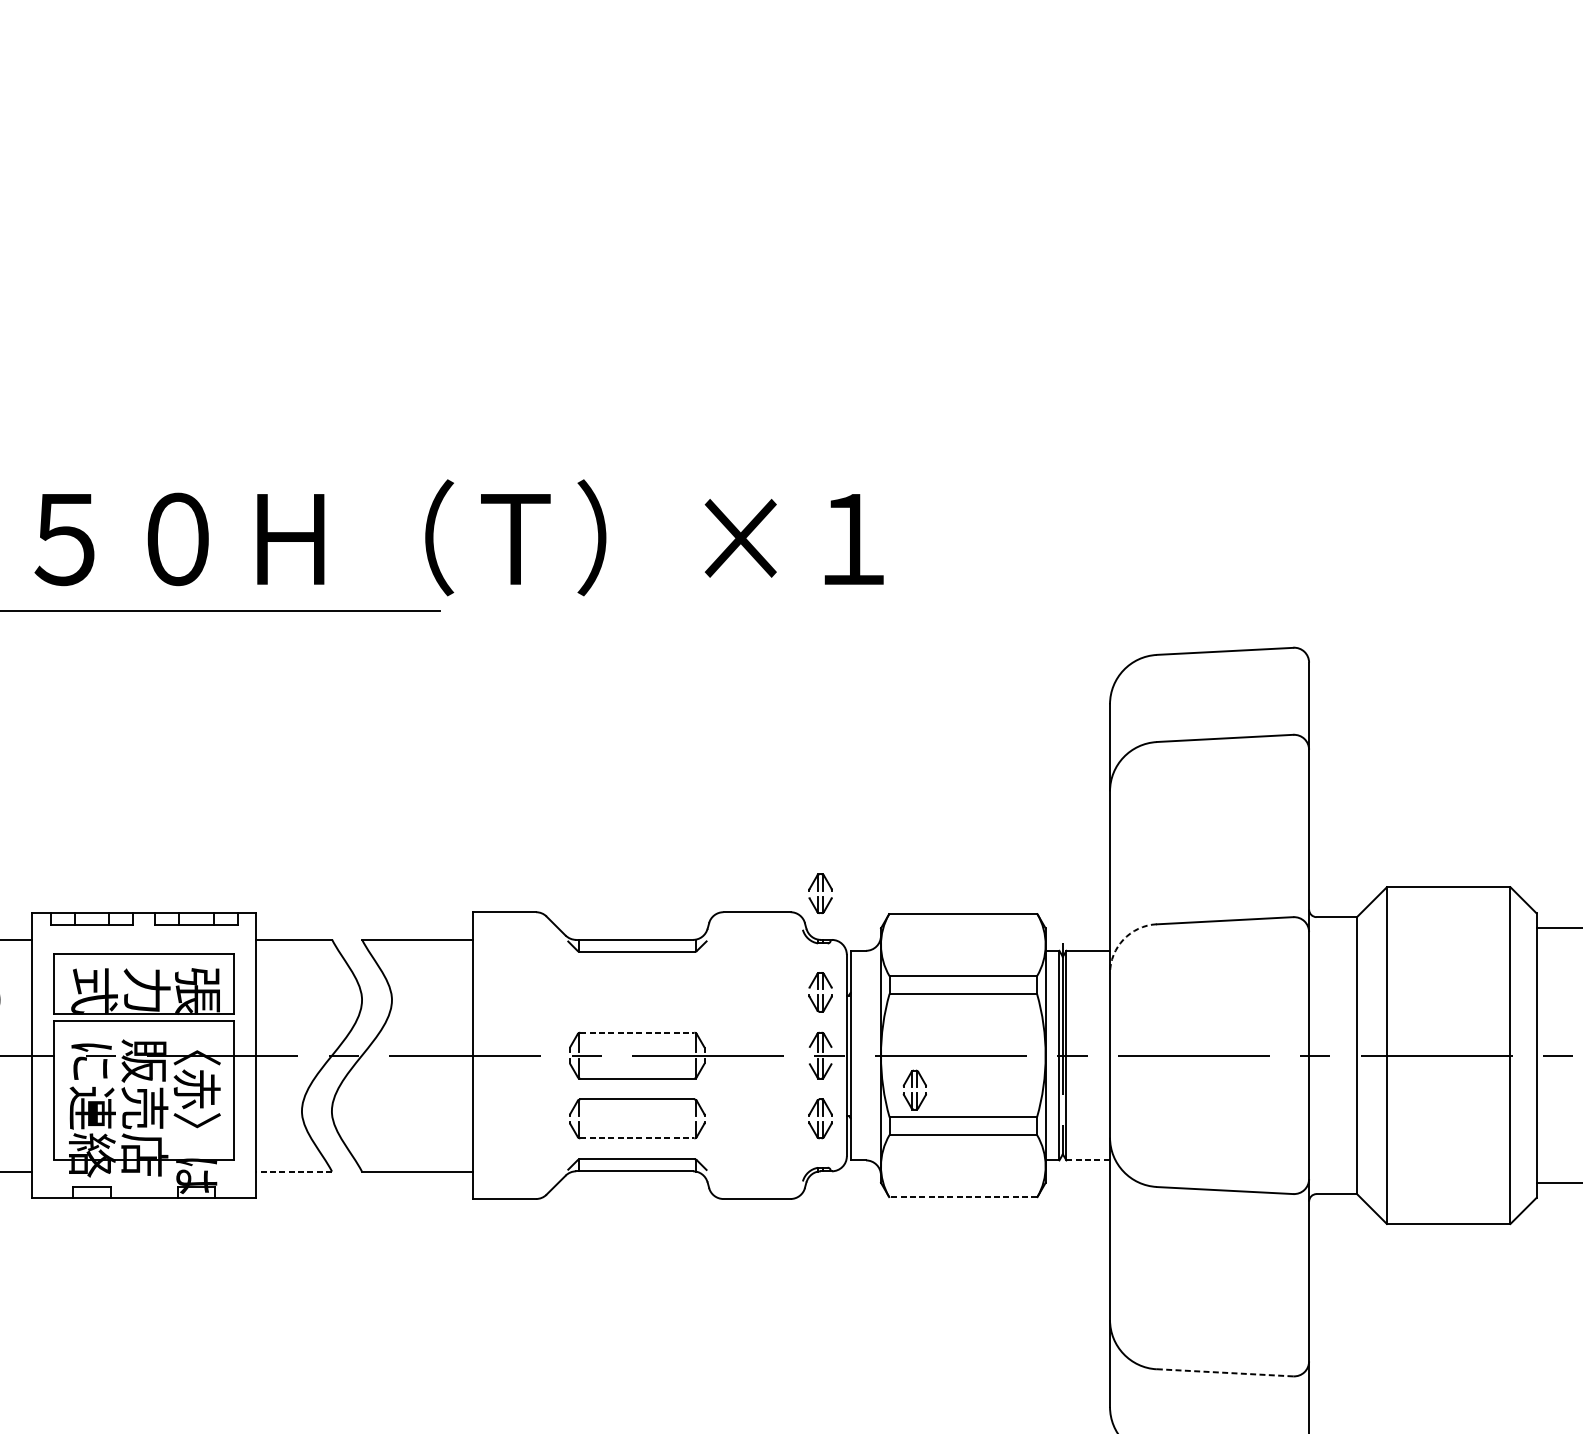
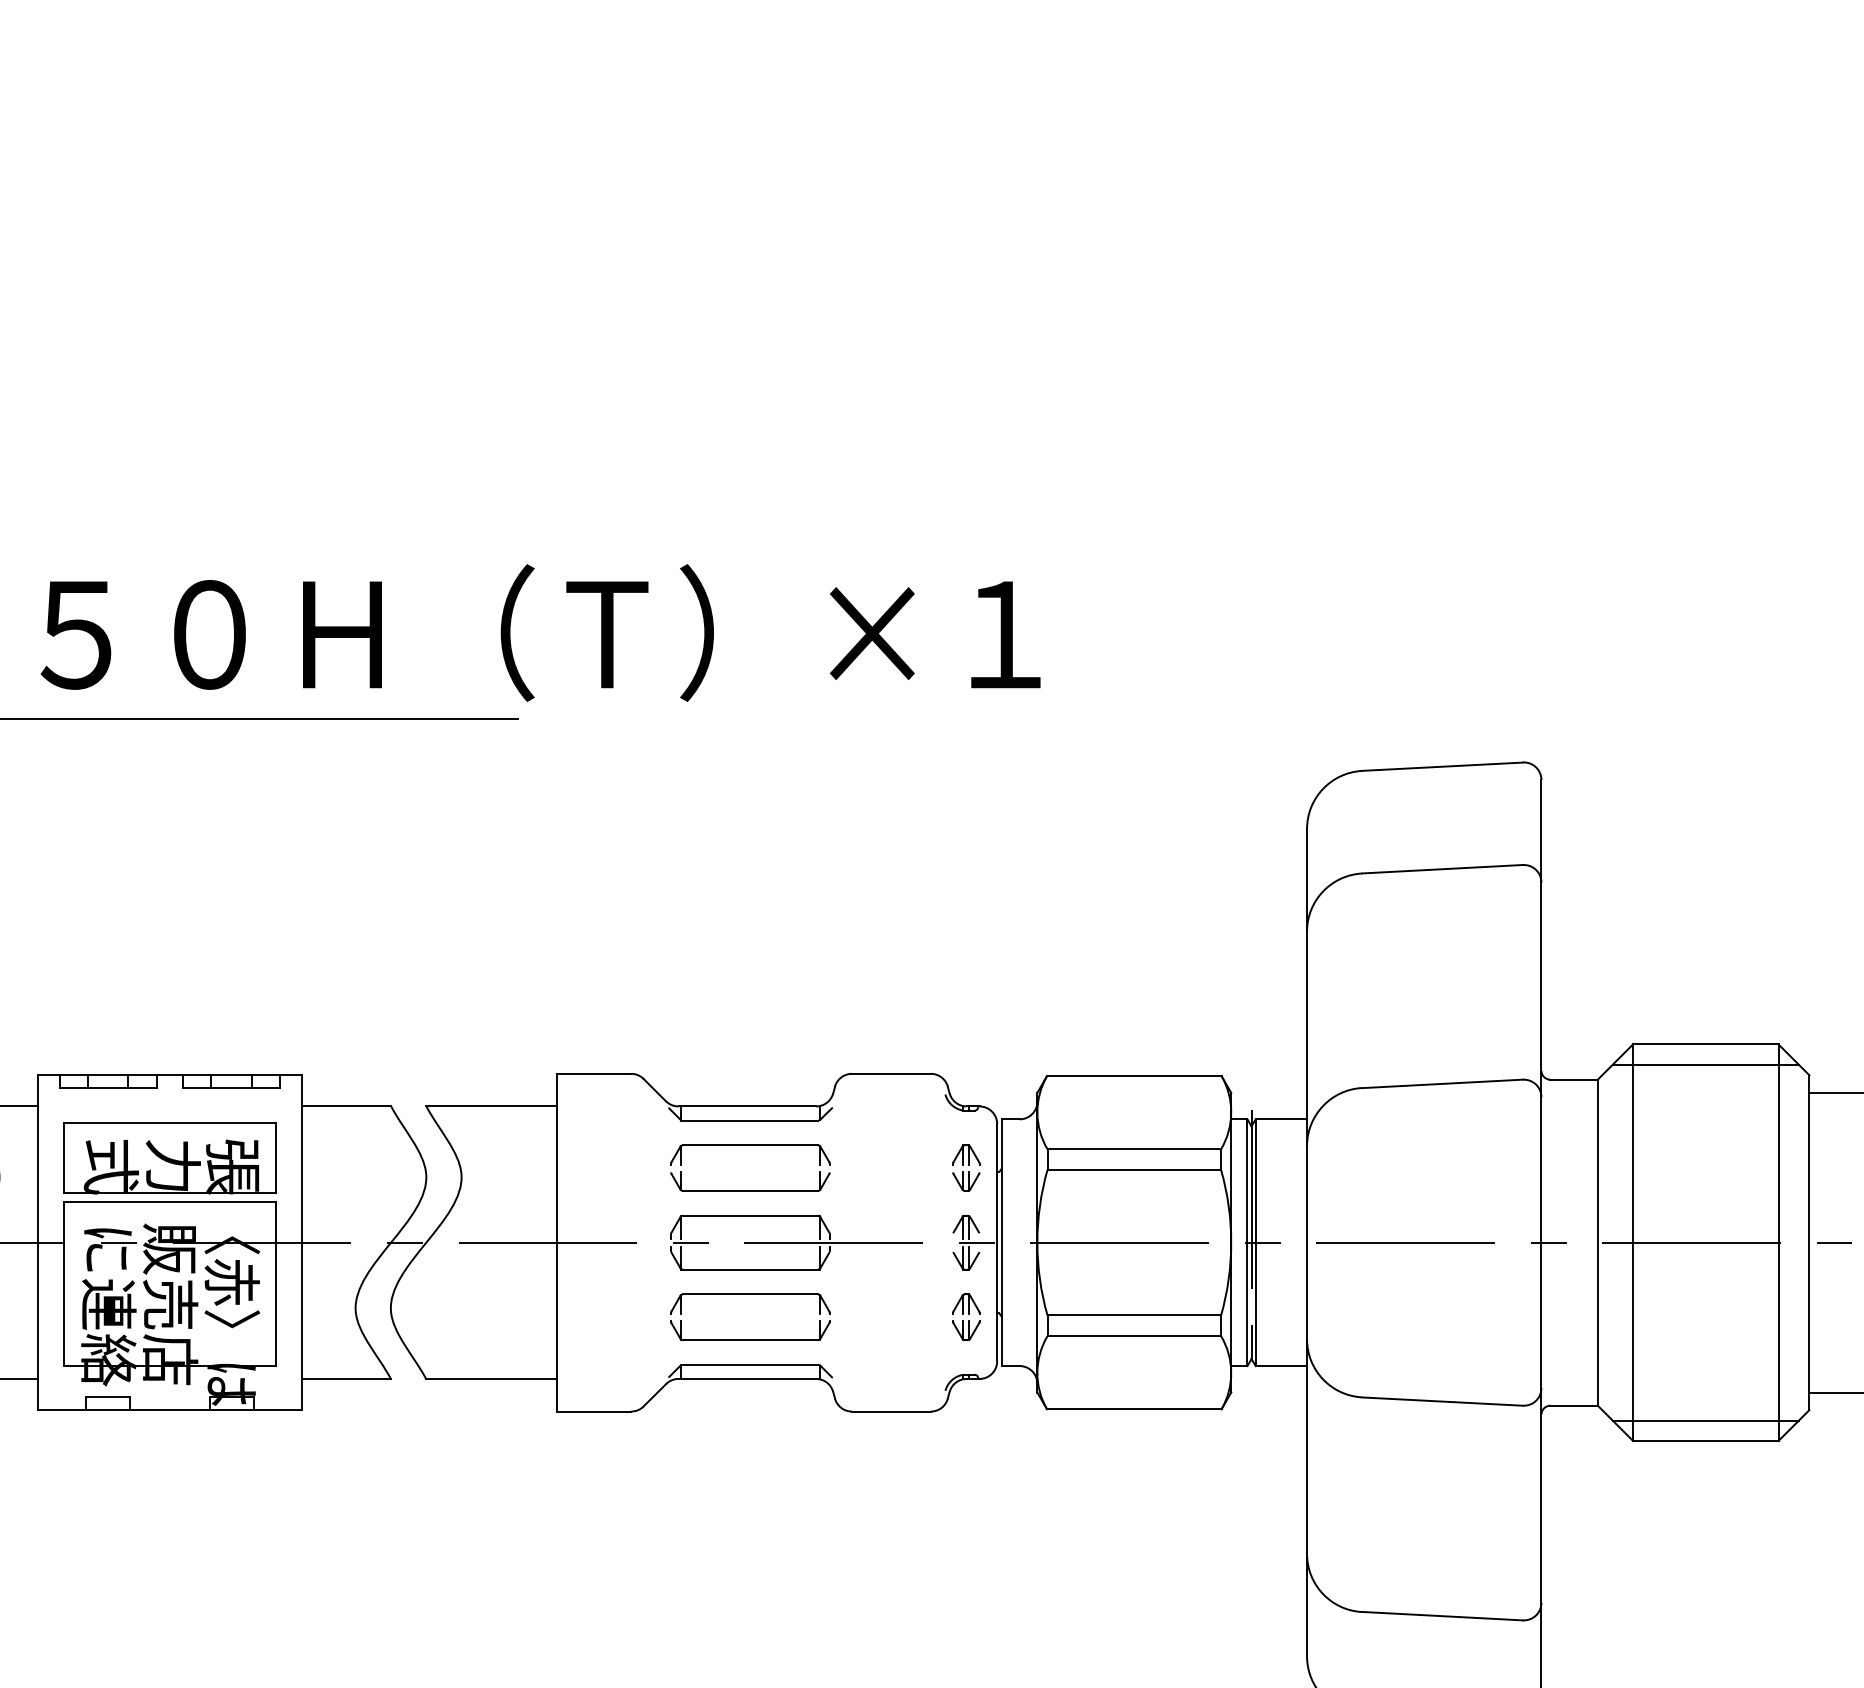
part: (820, 893) -> (966, 1051), removed
line: (1448, 904) -> (1705, 1064), added
arc: (1124, 939) -> (1323, 1106), dashed -> solid
part: (637, 973) -> (750, 1145), added
line: (637, 1032) -> (750, 1215), dashed -> solid
part: (915, 1089) -> (1077, 1282), removed
line: (637, 1138) -> (750, 1340), dashed -> solid
line: (1088, 1160) -> (1281, 1366), dashed -> solid
line: (294, 1171) -> (346, 1379), dashed -> solid
line: (962, 1197) -> (1133, 1409), dashed -> solid
line: (1448, 1206) -> (1705, 1420), added
line: (1225, 1373) -> (1443, 1616), dashed -> solid

